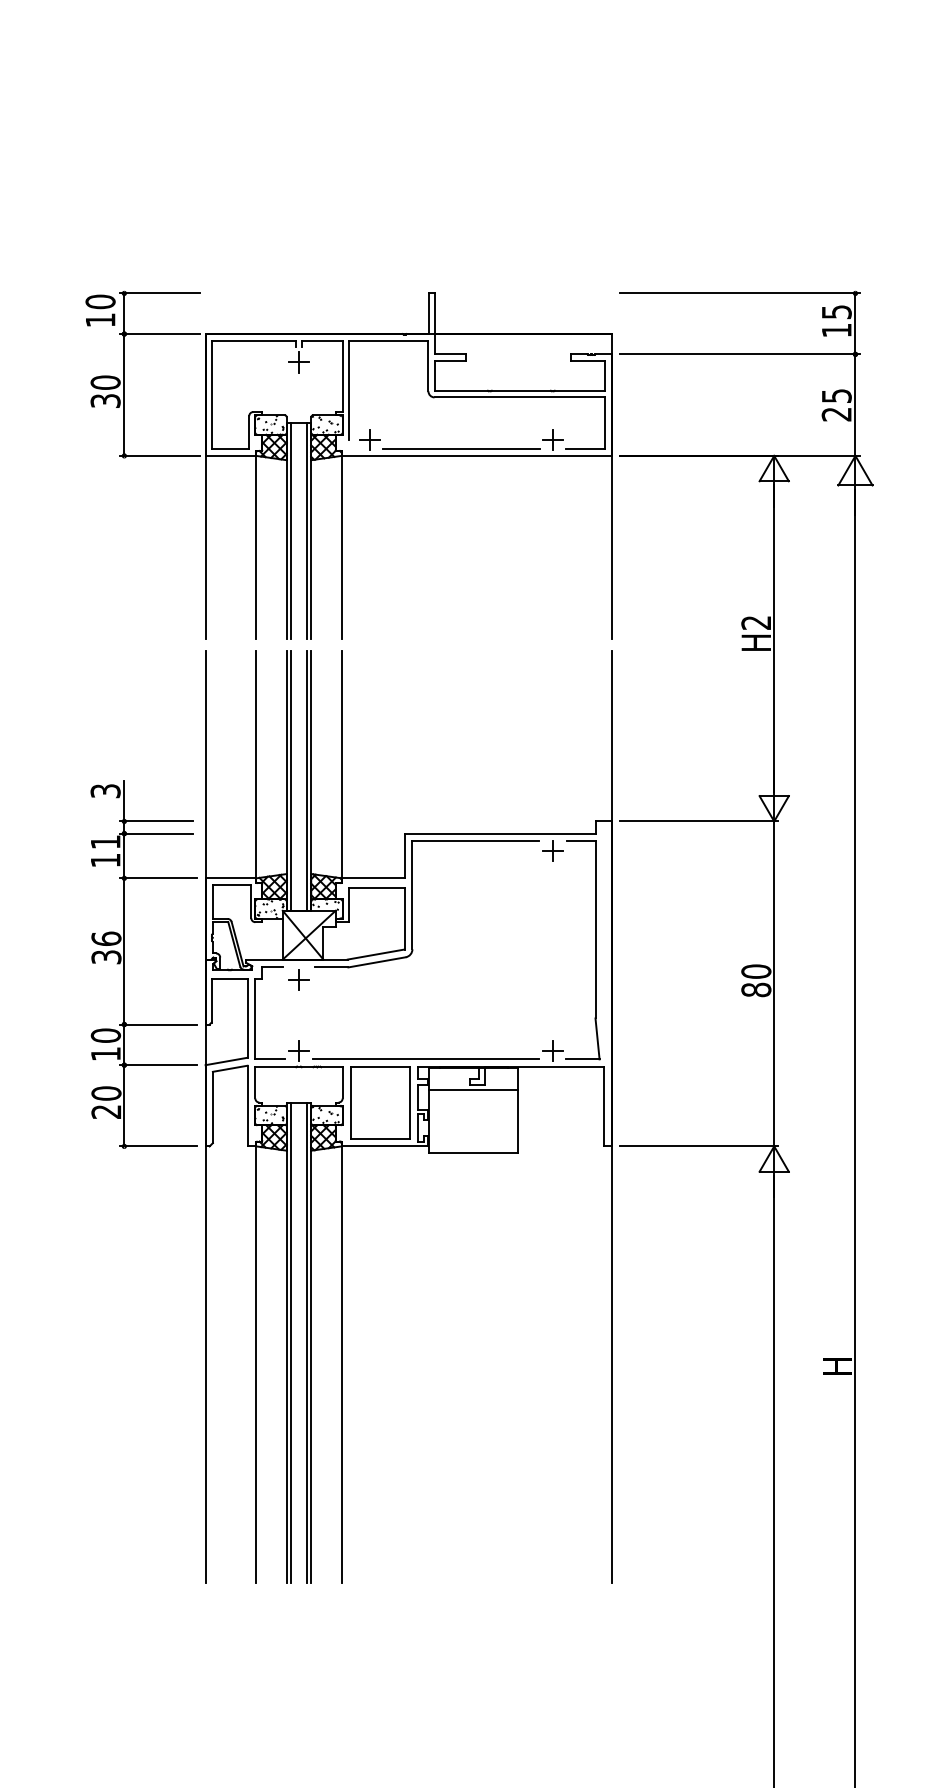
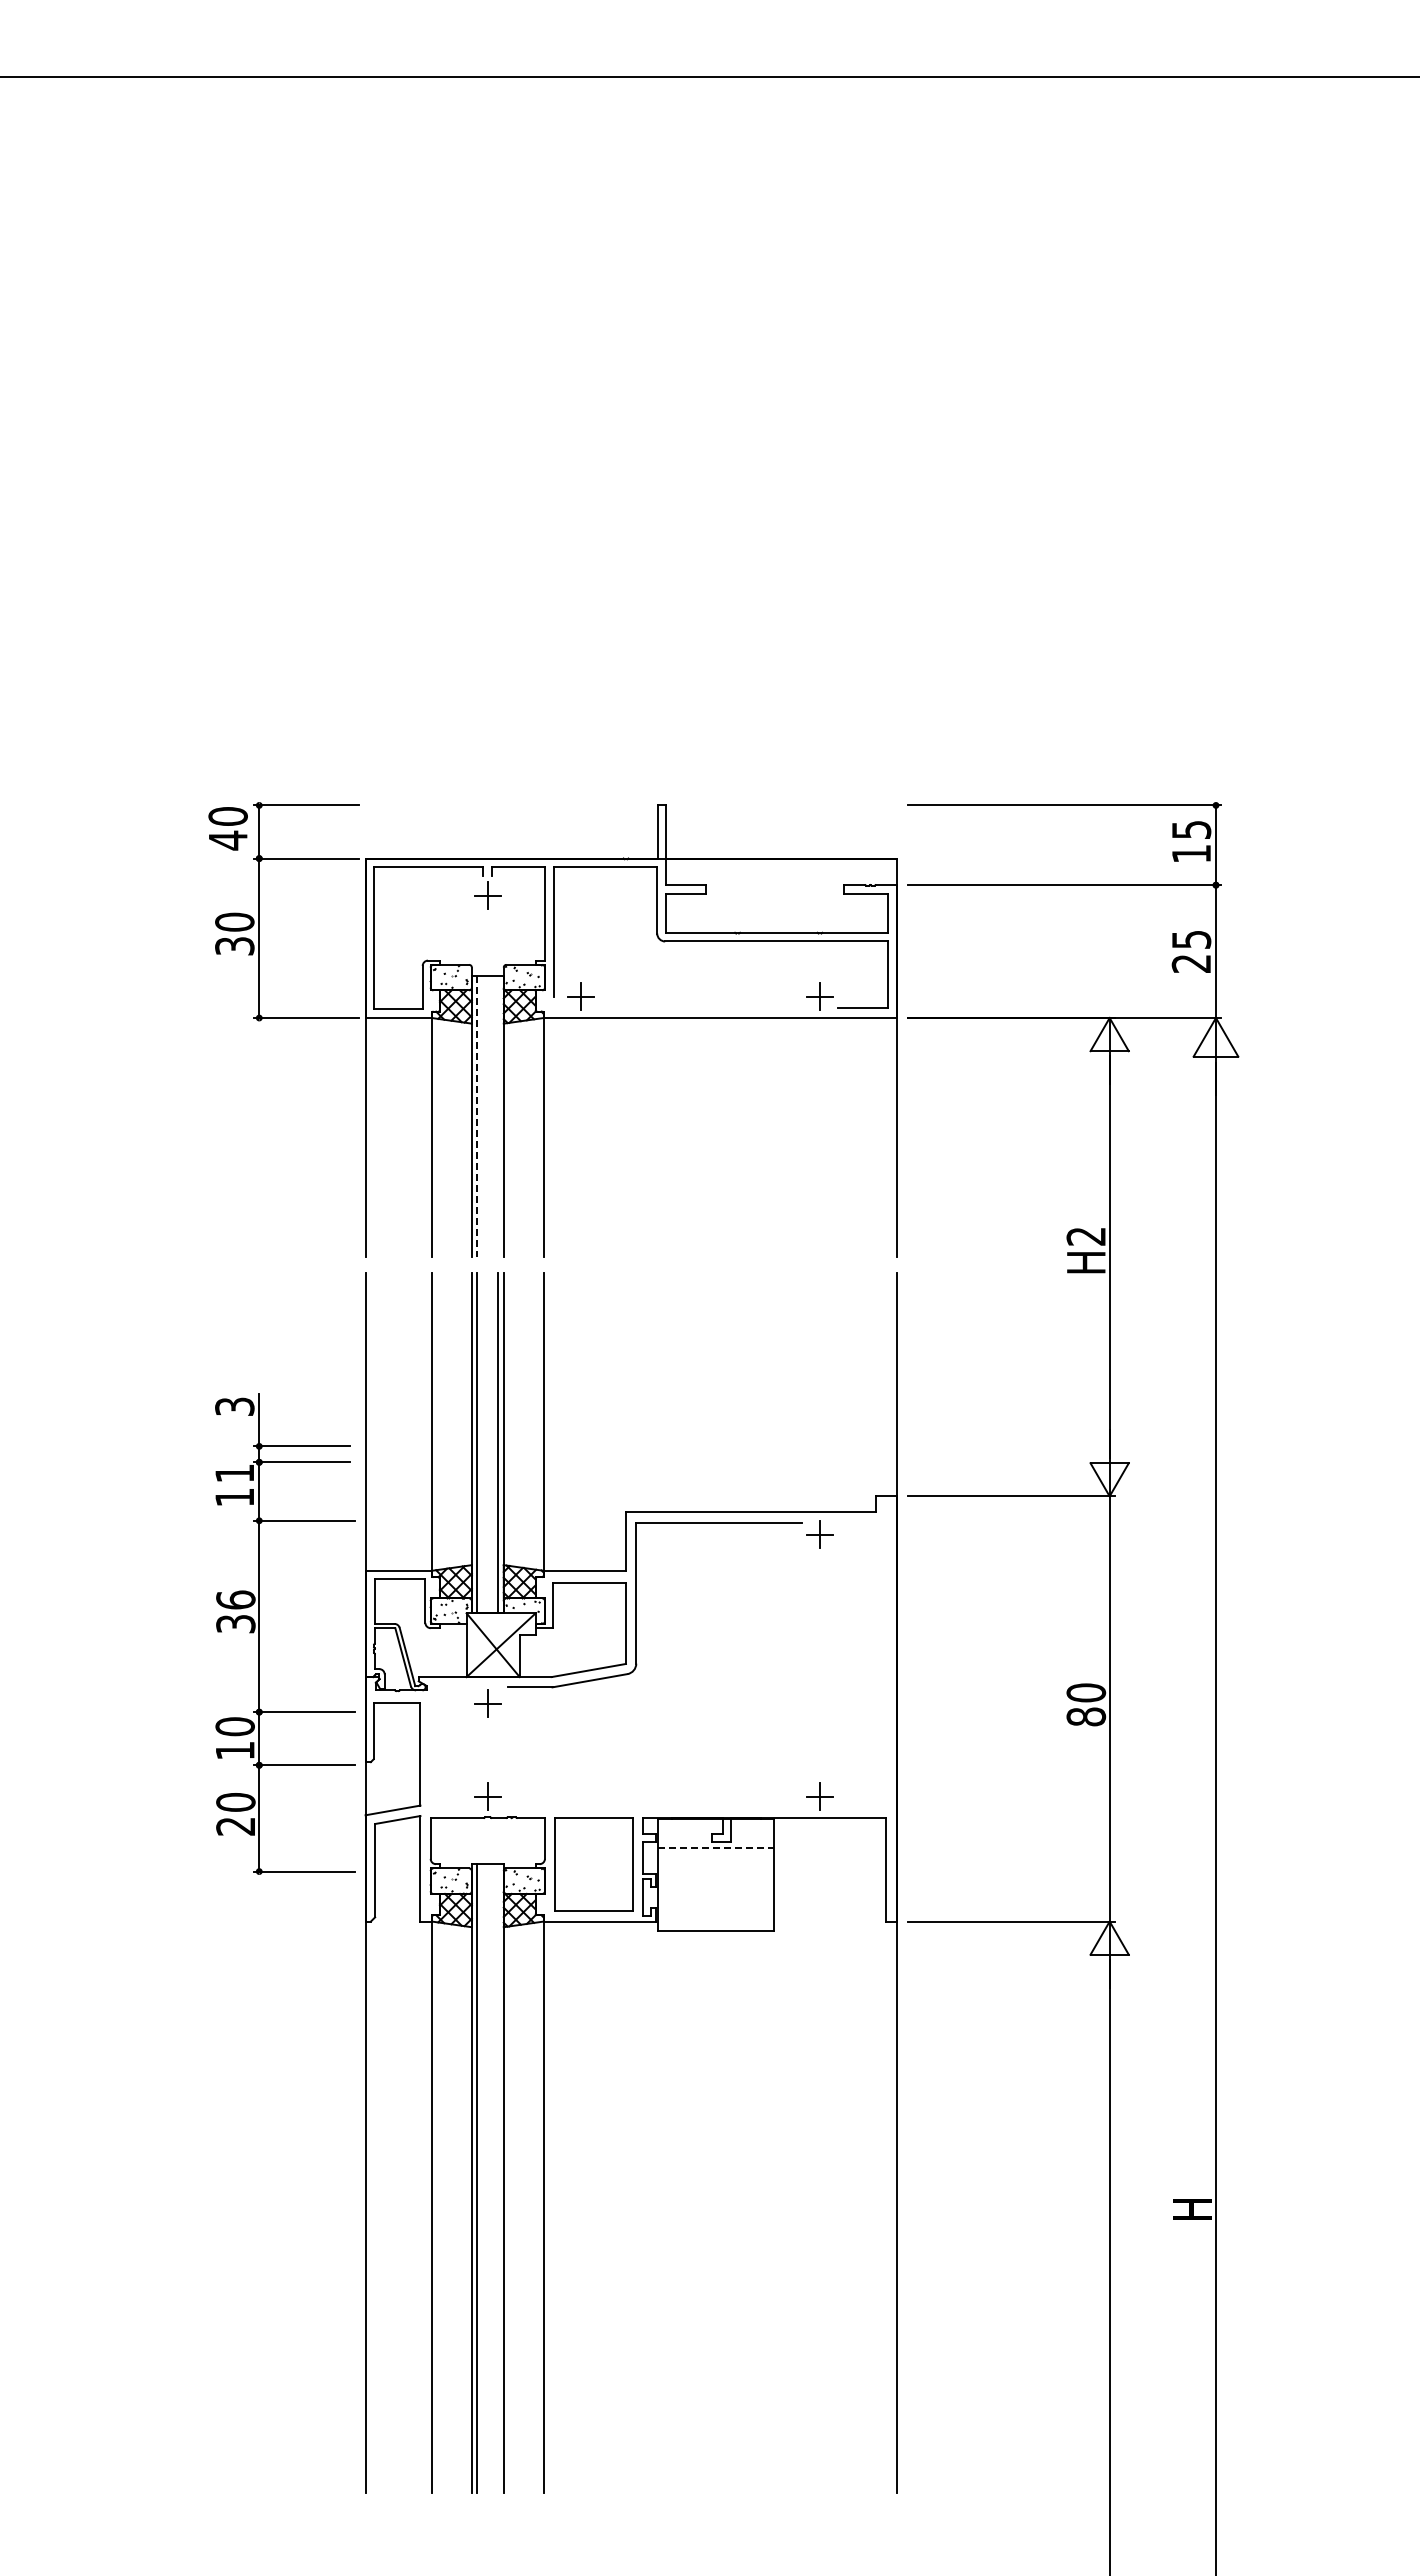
text: (100, 320) -> (228, 840), 10 -> 40
line: (461, 448) -> (700, 1008), removed
line: (291, 531) -> (477, 1116), solid -> dashed
line: (307, 531) -> (498, 1116), removed
part: (595, 950) -> (875, 1665), removed
part: (124, 964) -> (259, 1633), moved
part: (255, 1013) -> (431, 1747), removed
line: (425, 1059) -> (653, 1807), removed
line: (473, 1090) -> (716, 1848), solid -> dashed
line: (307, 1342) -> (498, 2178), removed

